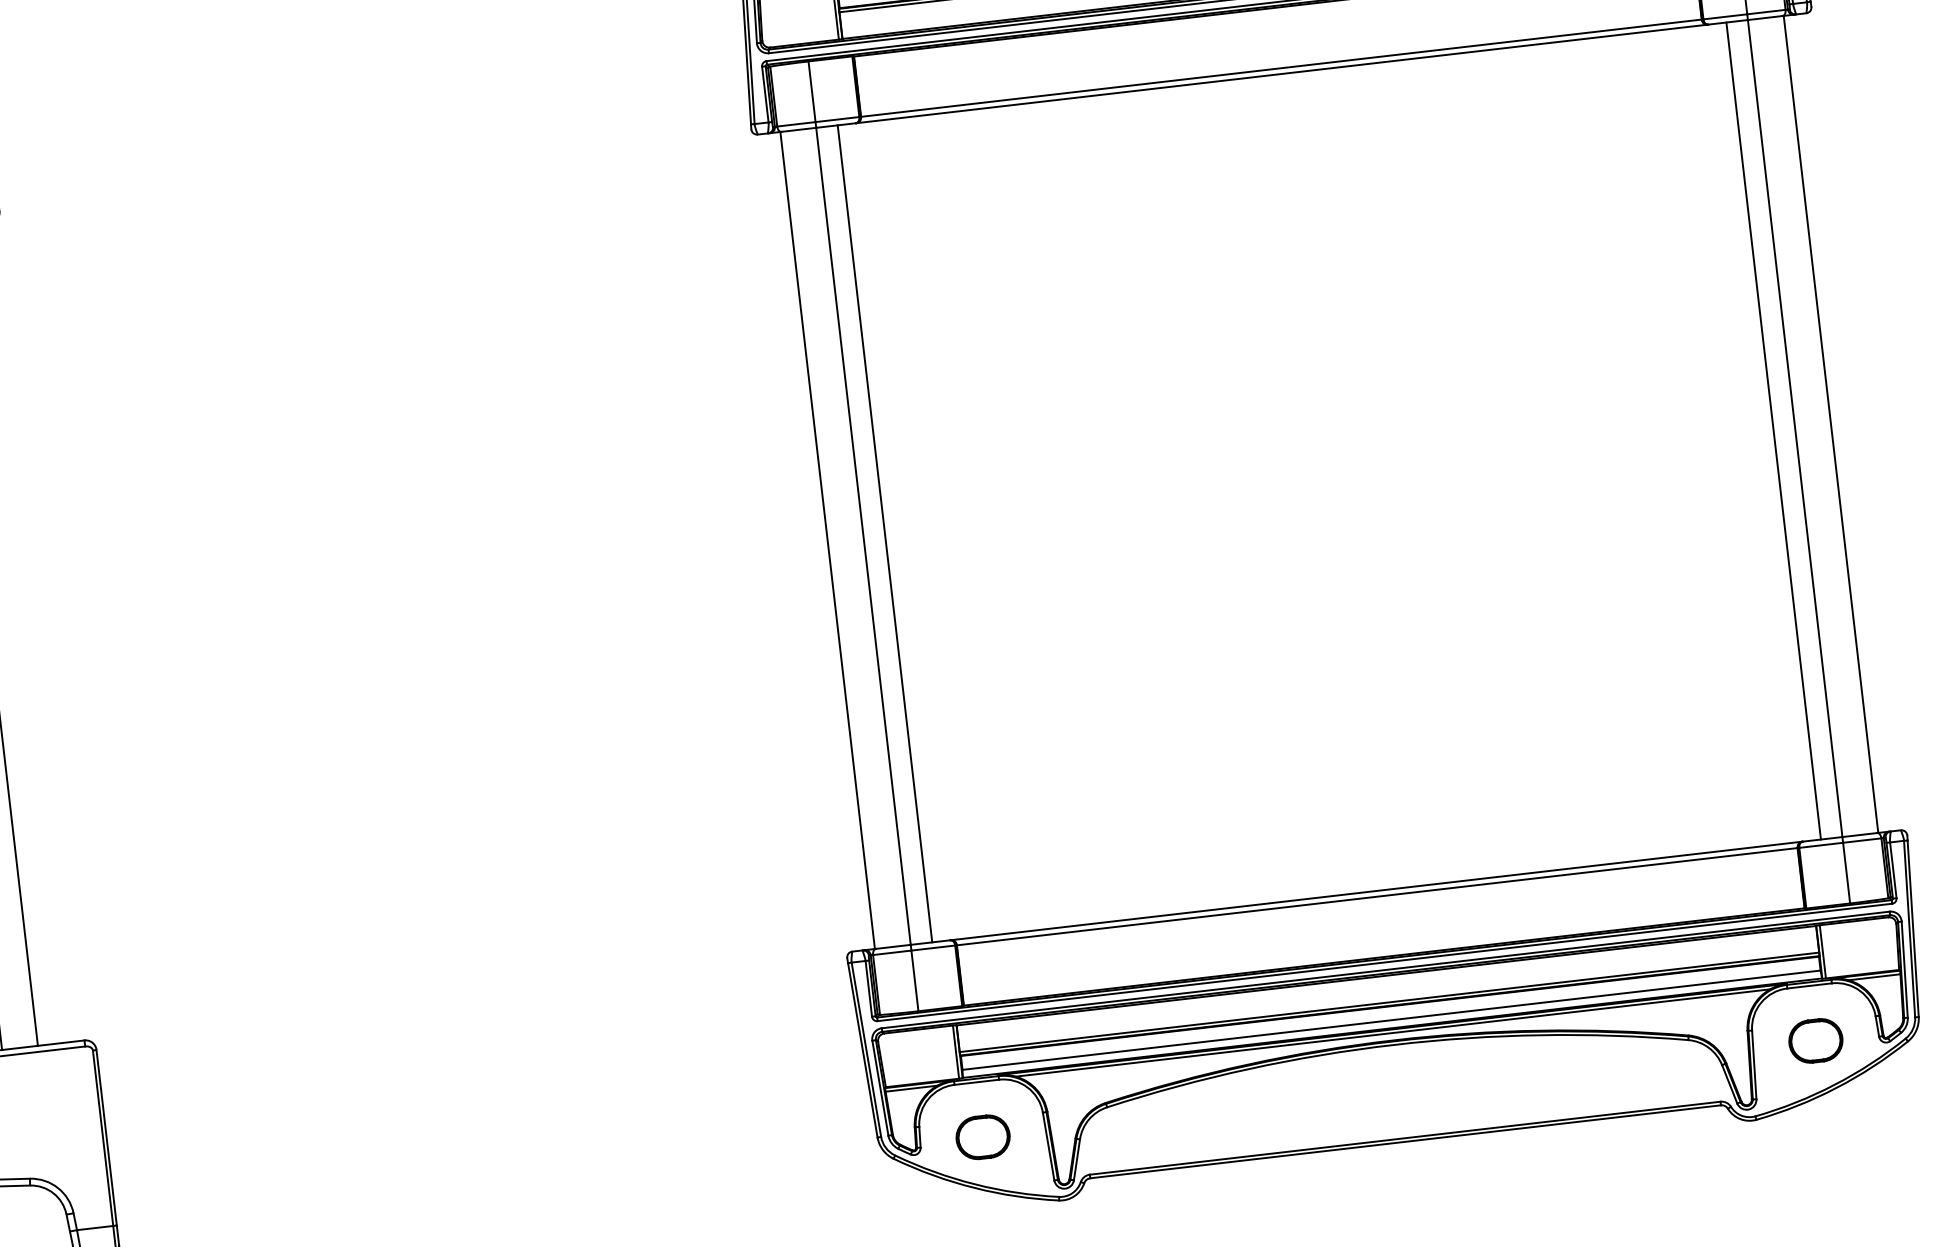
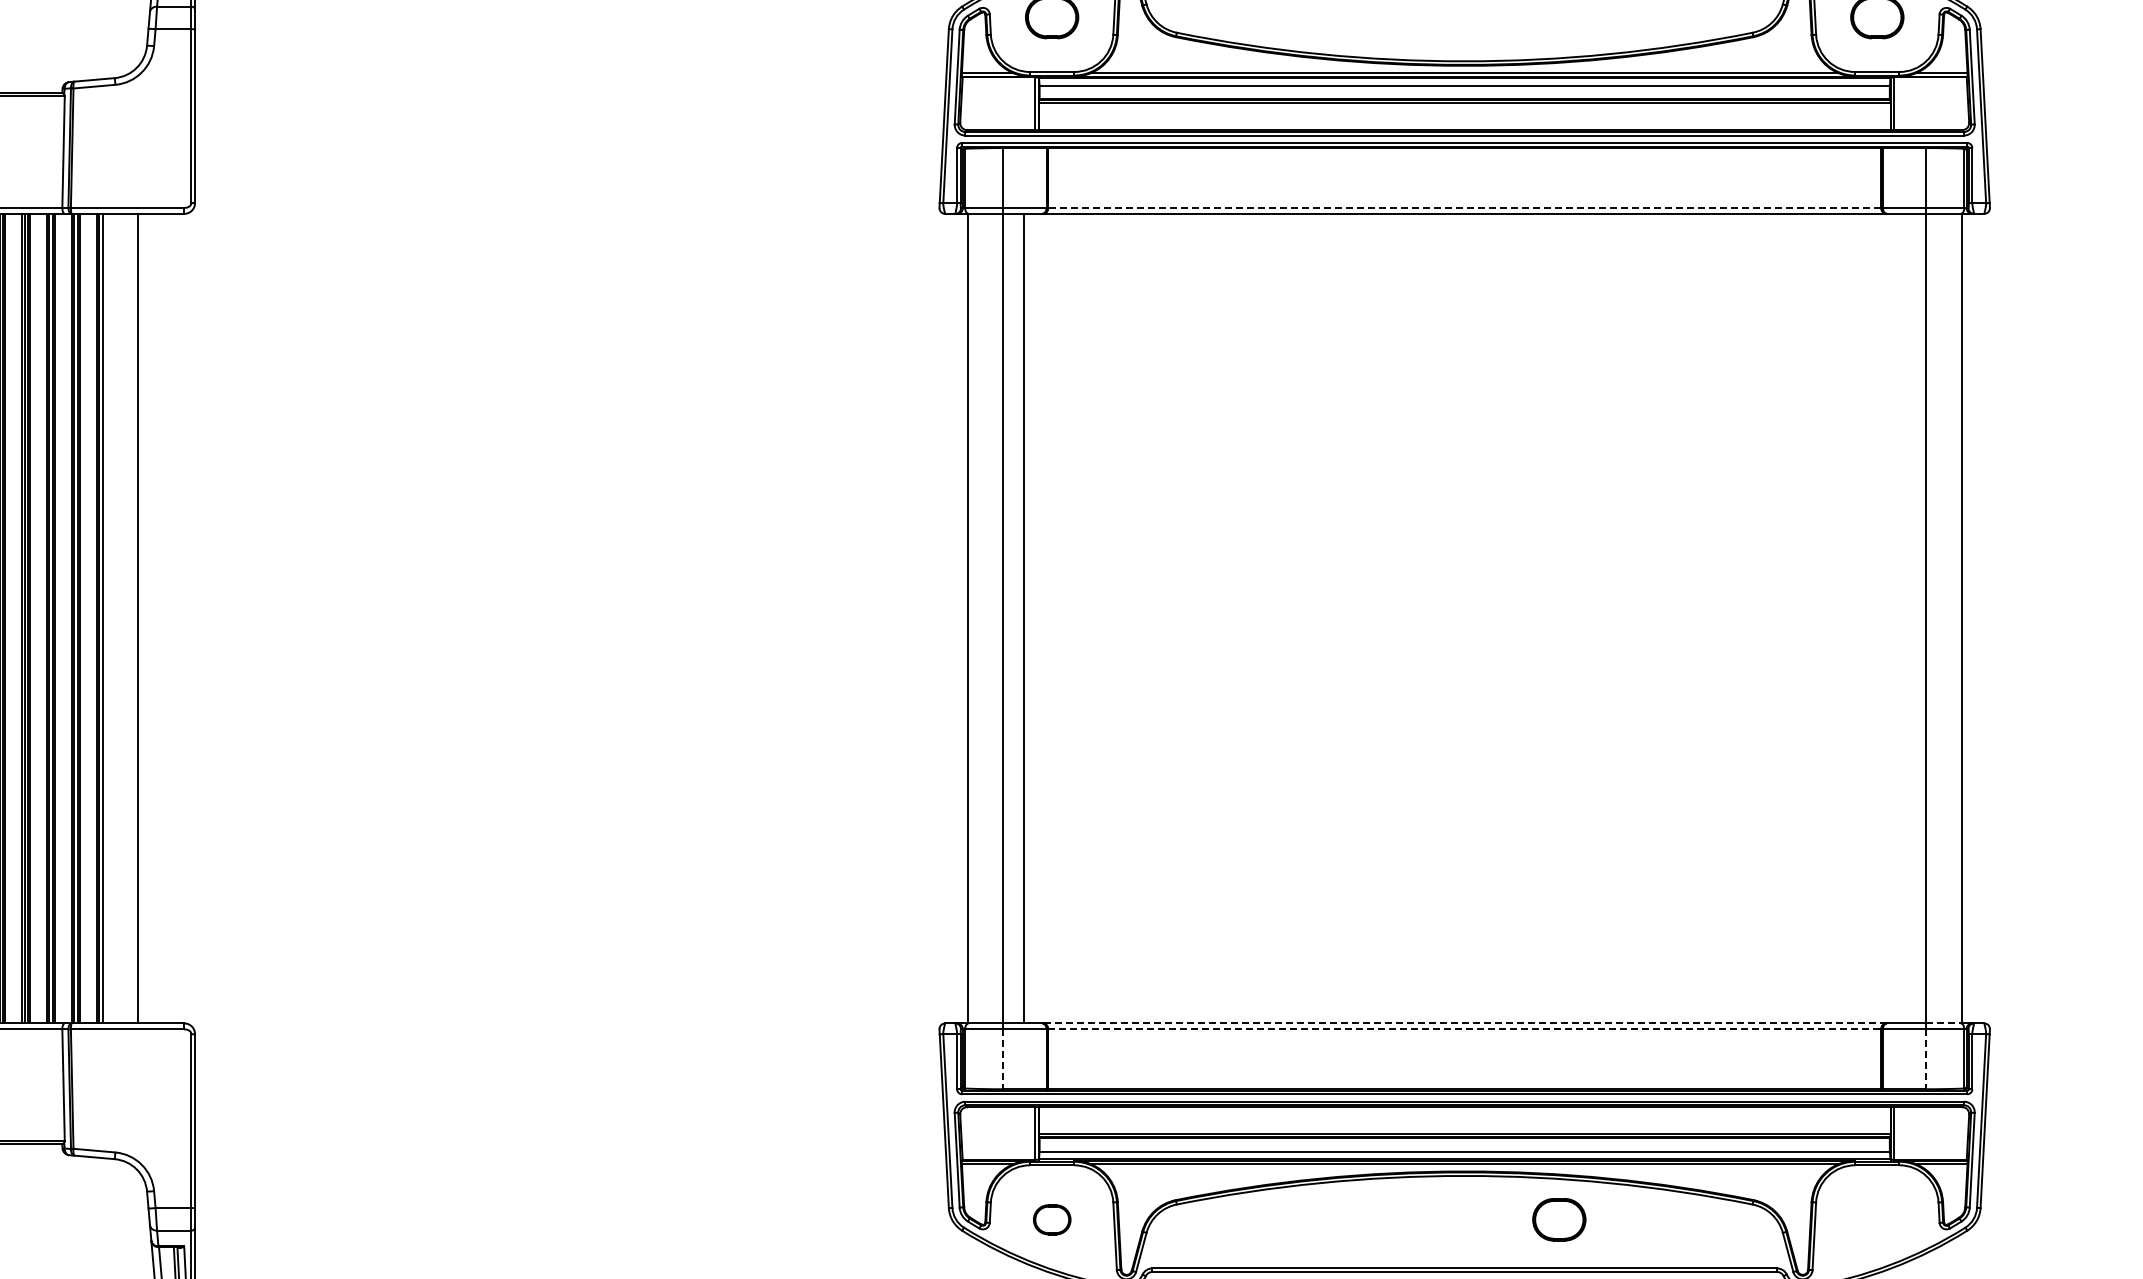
line: (1281, 68) -> (1464, 208), solid -> dashed
line: (1774, 430) -> (1905, 618), removed
line: (1860, 834) -> (1944, 1023), solid -> dashed
line: (1846, 873) -> (1926, 1059), solid -> dashed
line: (1376, 891) -> (1464, 1023), solid -> dashed
line: (1378, 896) -> (1465, 1029), solid -> dashed
line: (915, 981) -> (1003, 1059), solid -> dashed
part: (1816, 1040) -> (1559, 1219), moved
part: (983, 1136) -> (1052, 1219), size x0.7

